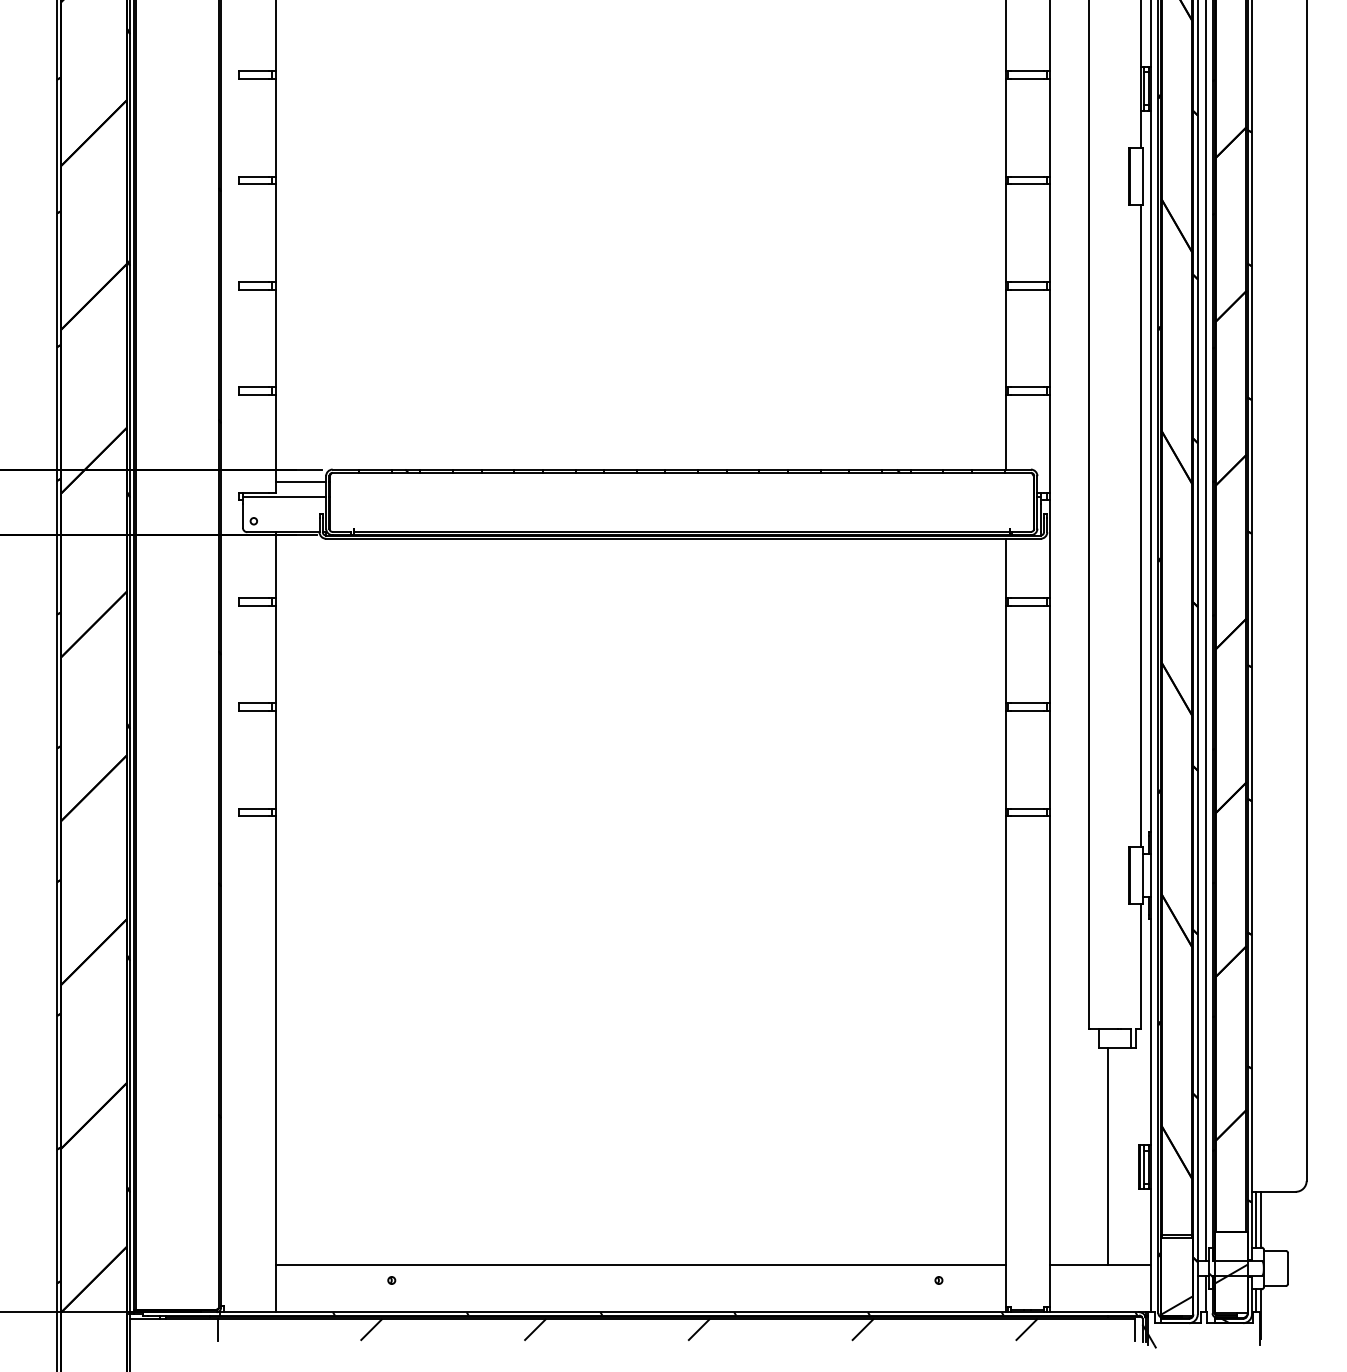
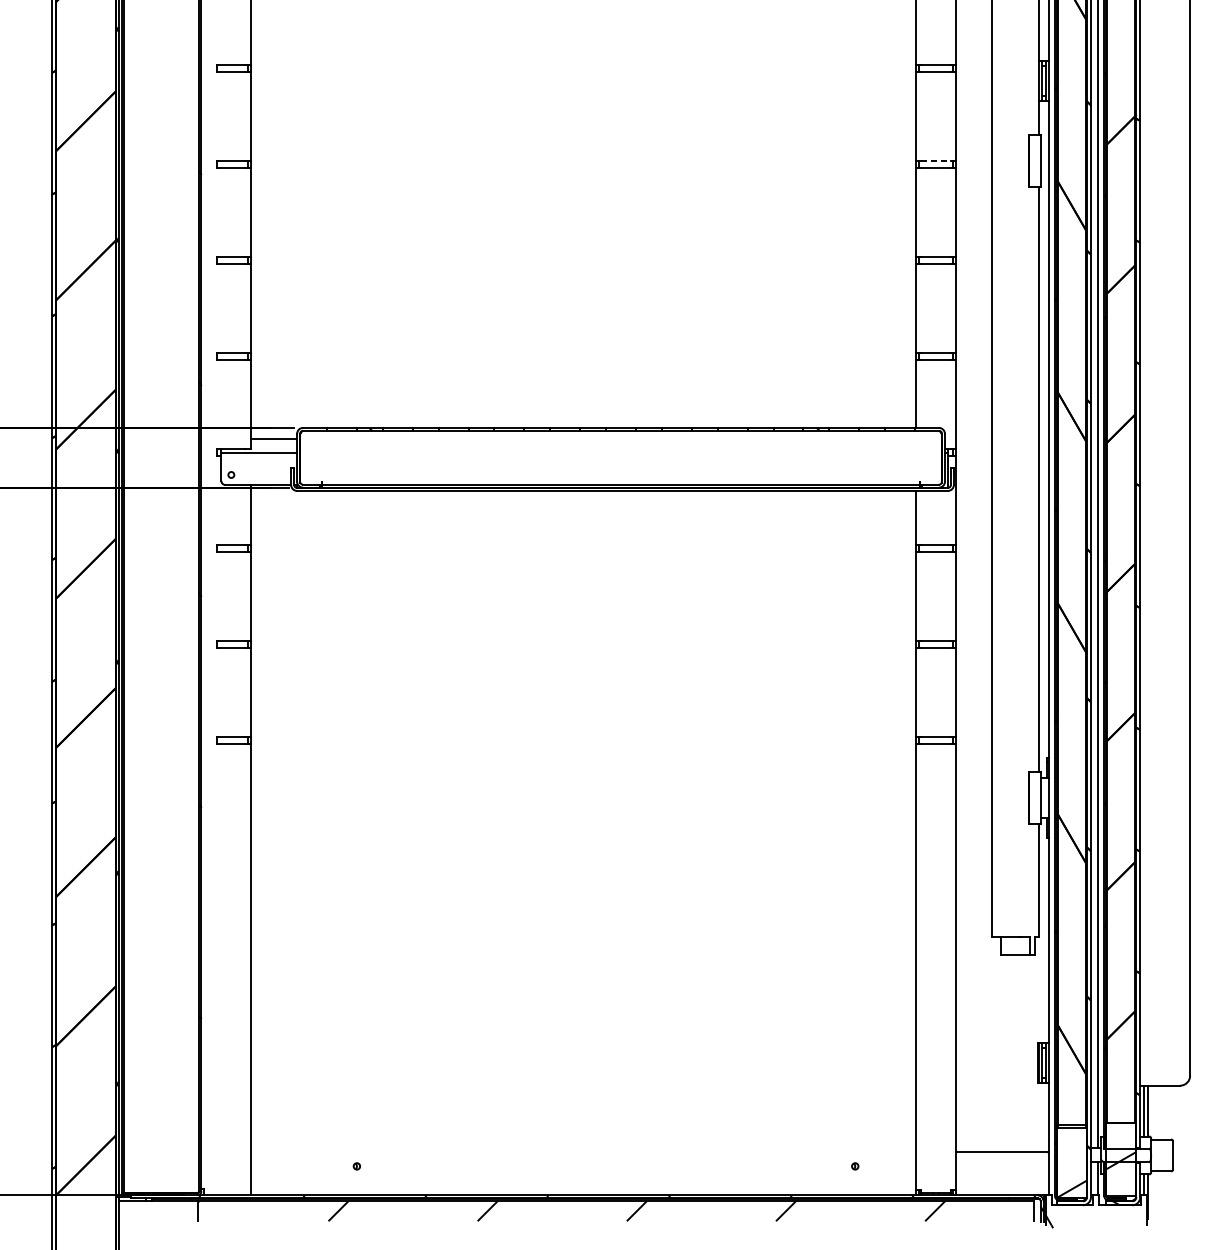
line: (1028, 176) -> (936, 160), solid -> dashed
line: (1107, 1156) -> (1008, 1053), removed
line: (640, 1265) -> (583, 1152), removed

